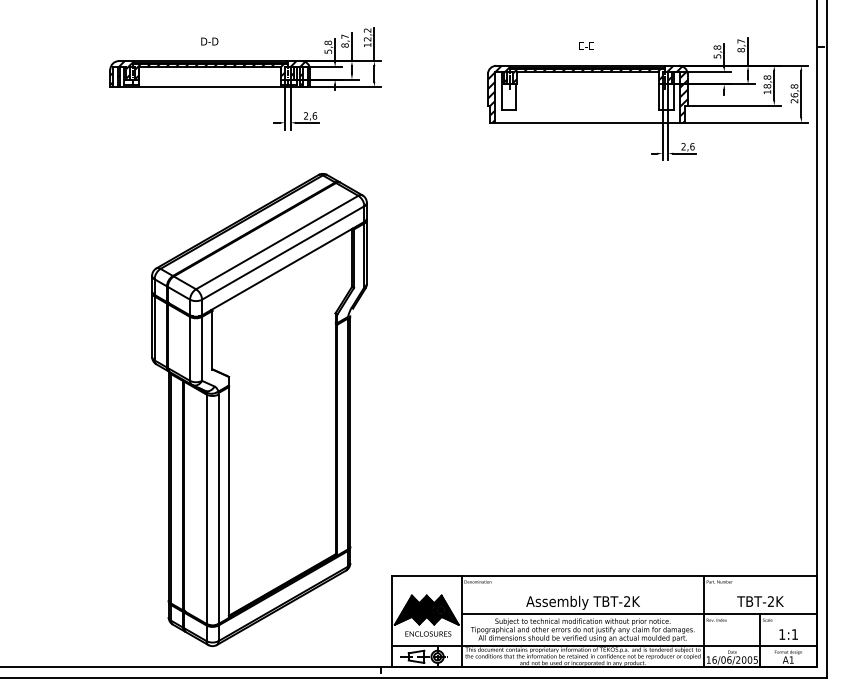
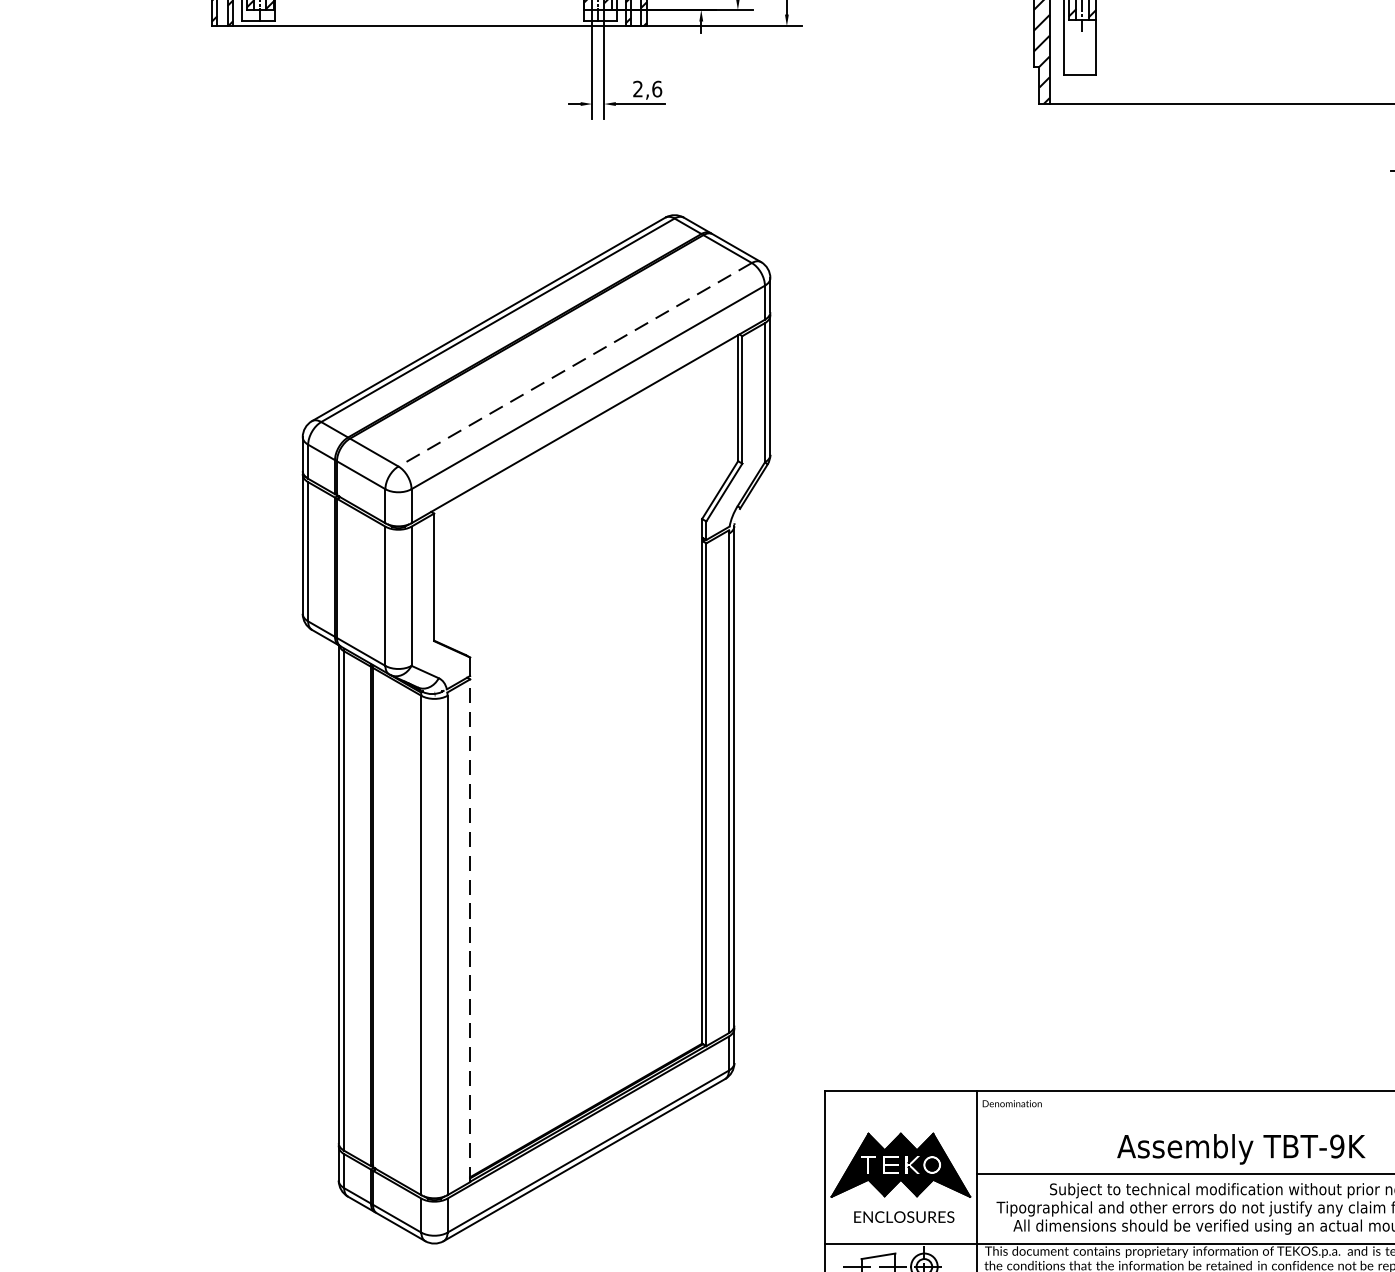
line: (277, 242) -> (575, 364), solid -> dashed
line: (228, 502) -> (469, 930), solid -> dashed
text: (627, 601) -> (1337, 1146), TBT-2K -> TBT-9K

